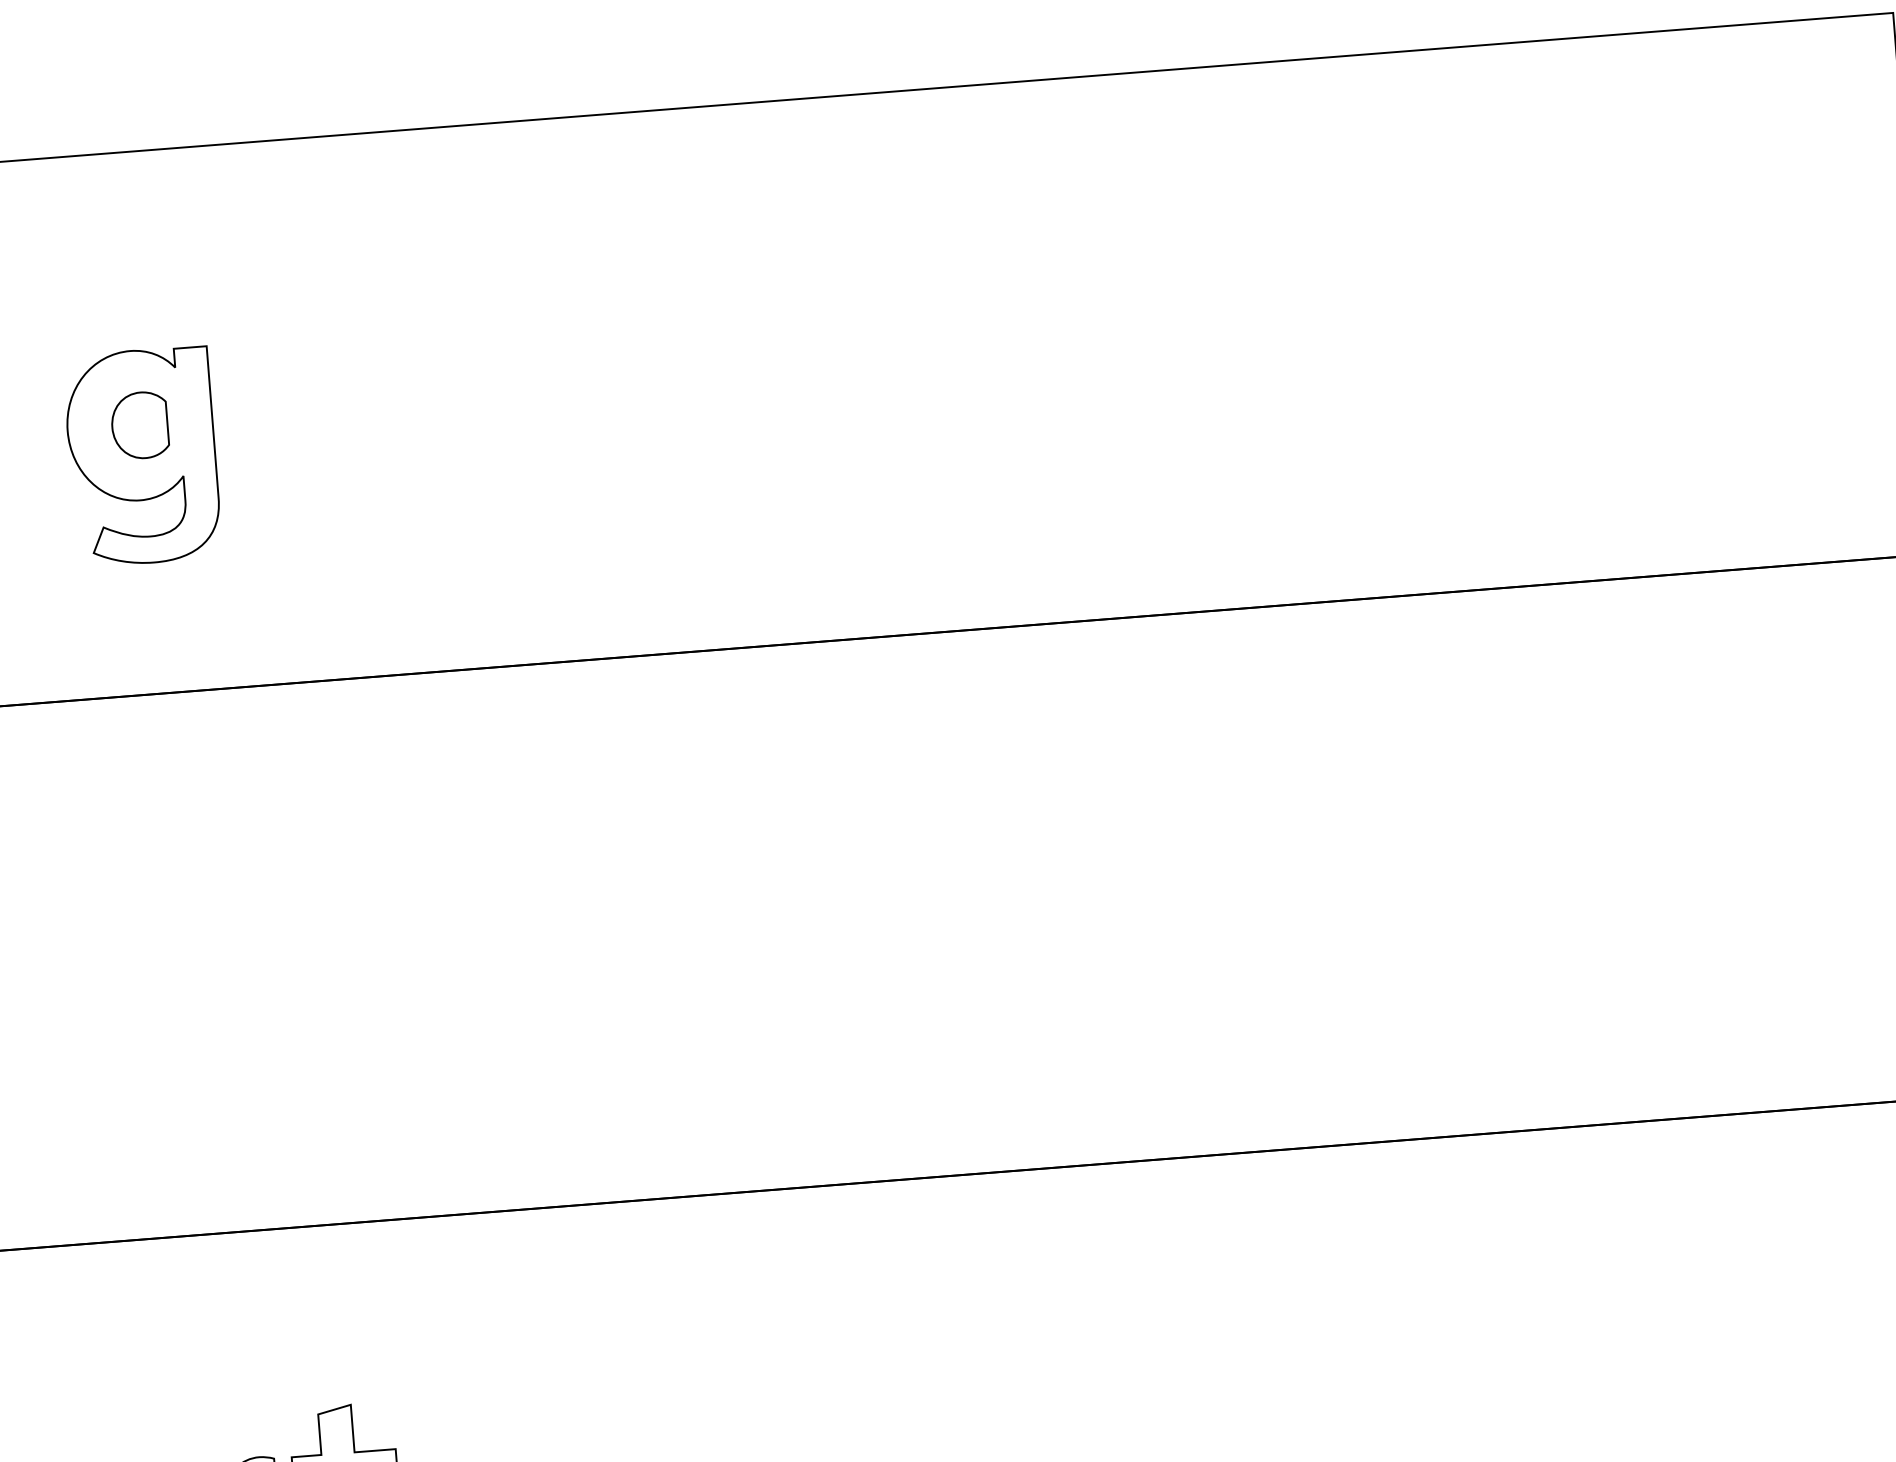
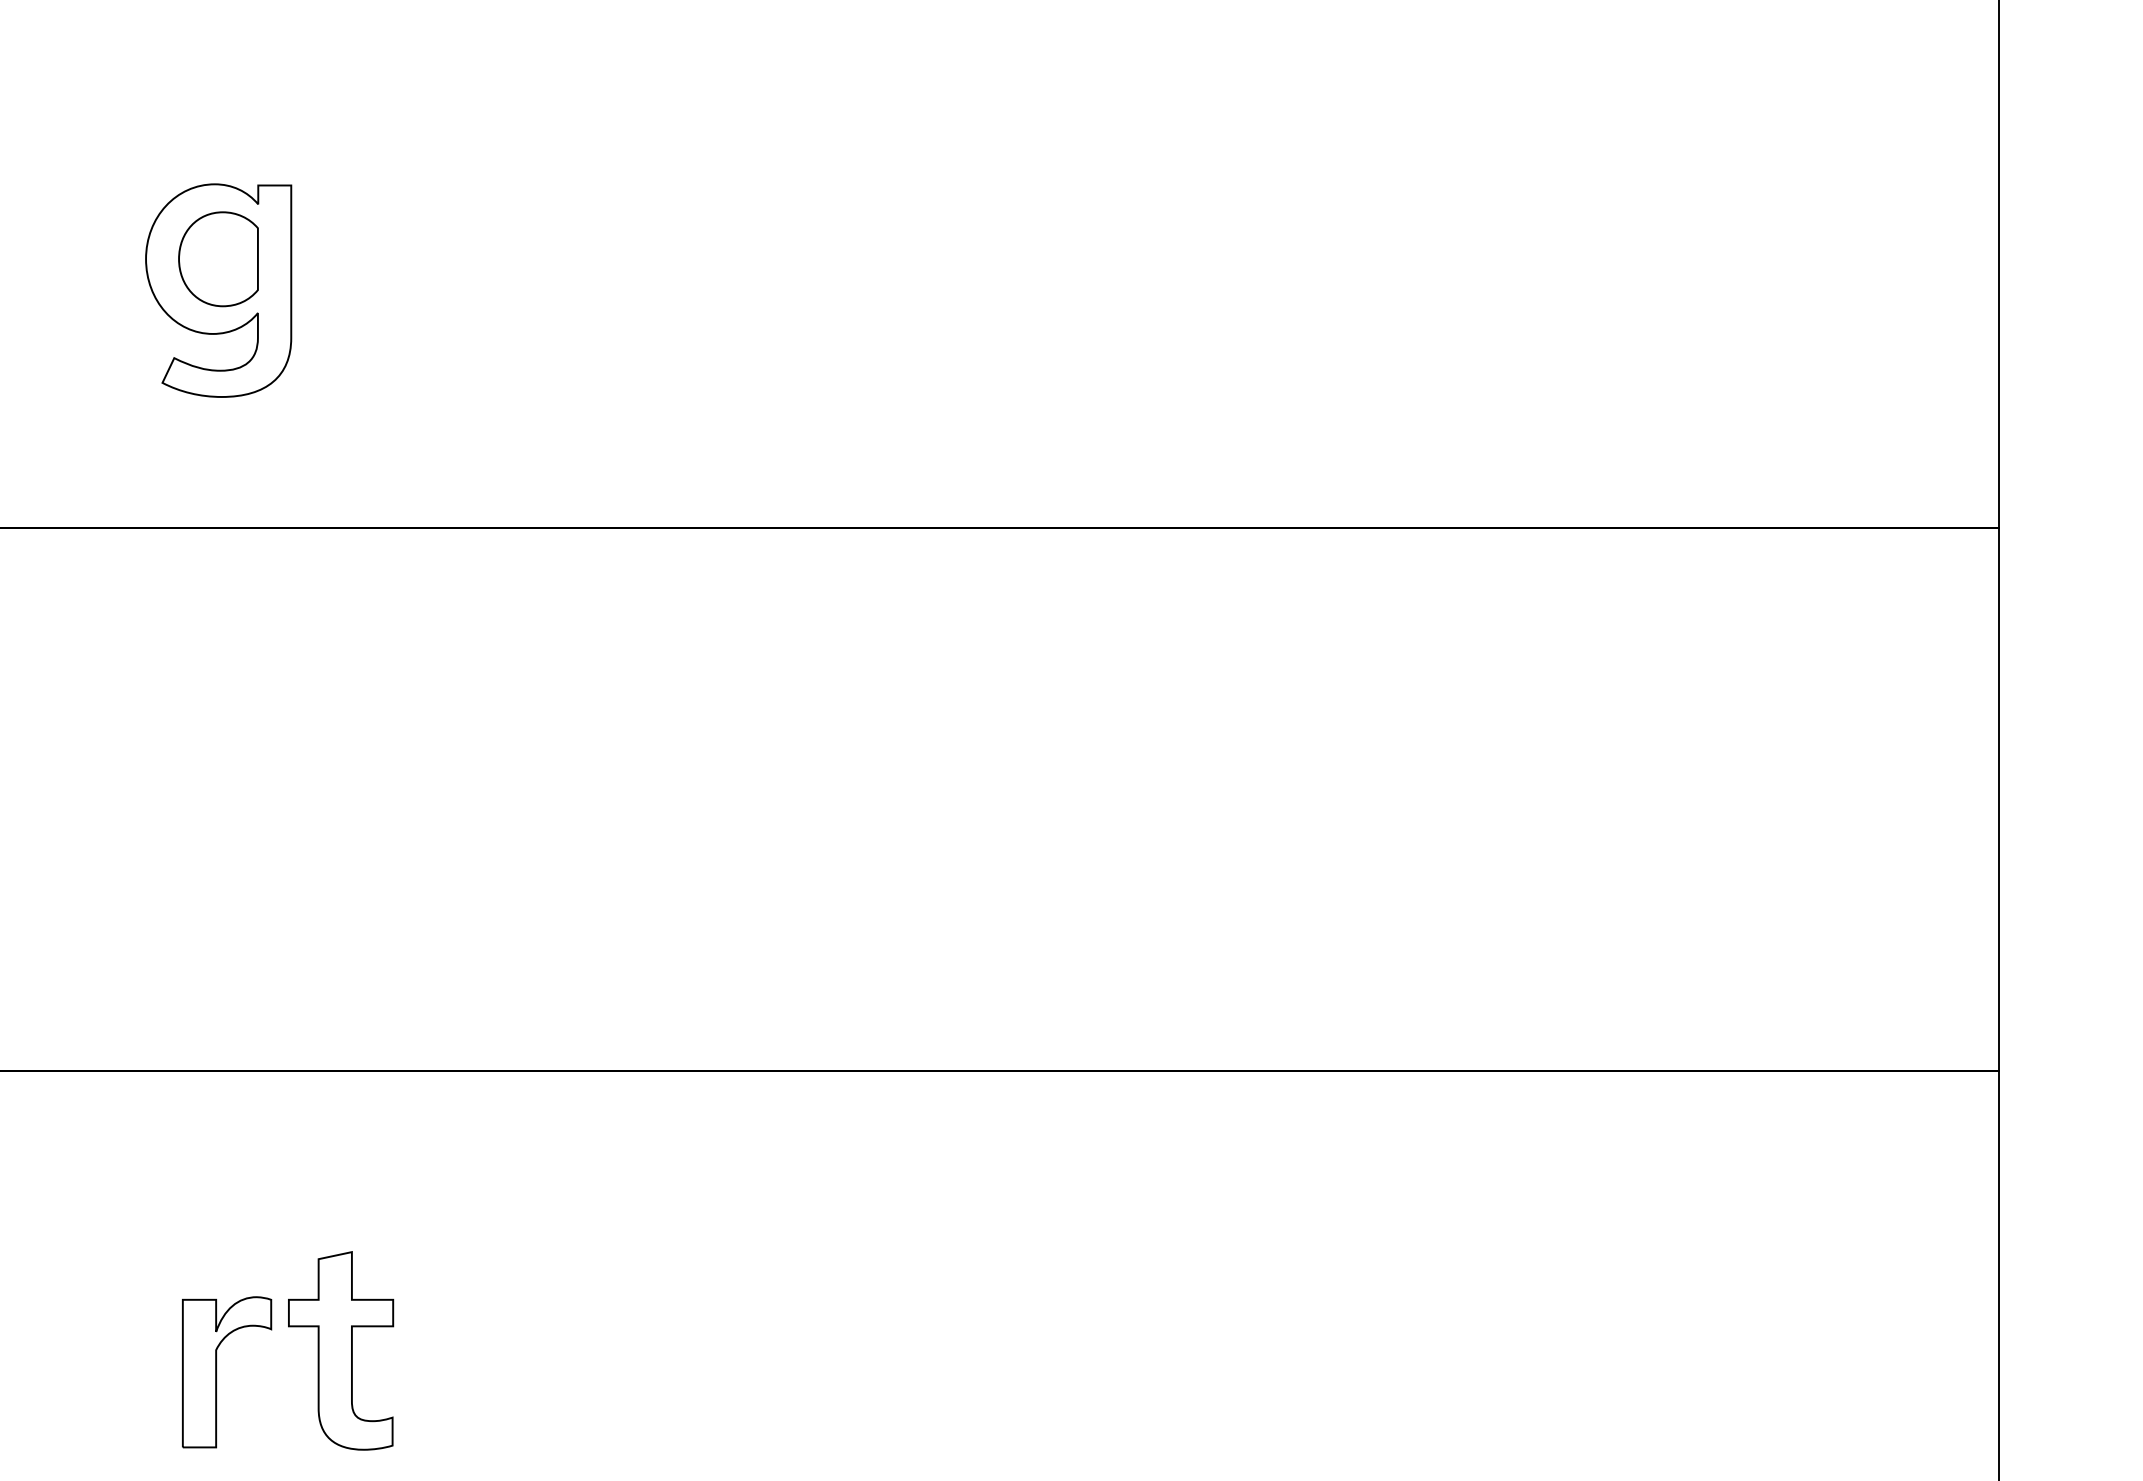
part: (139, 425) -> (218, 259), size x1.43

